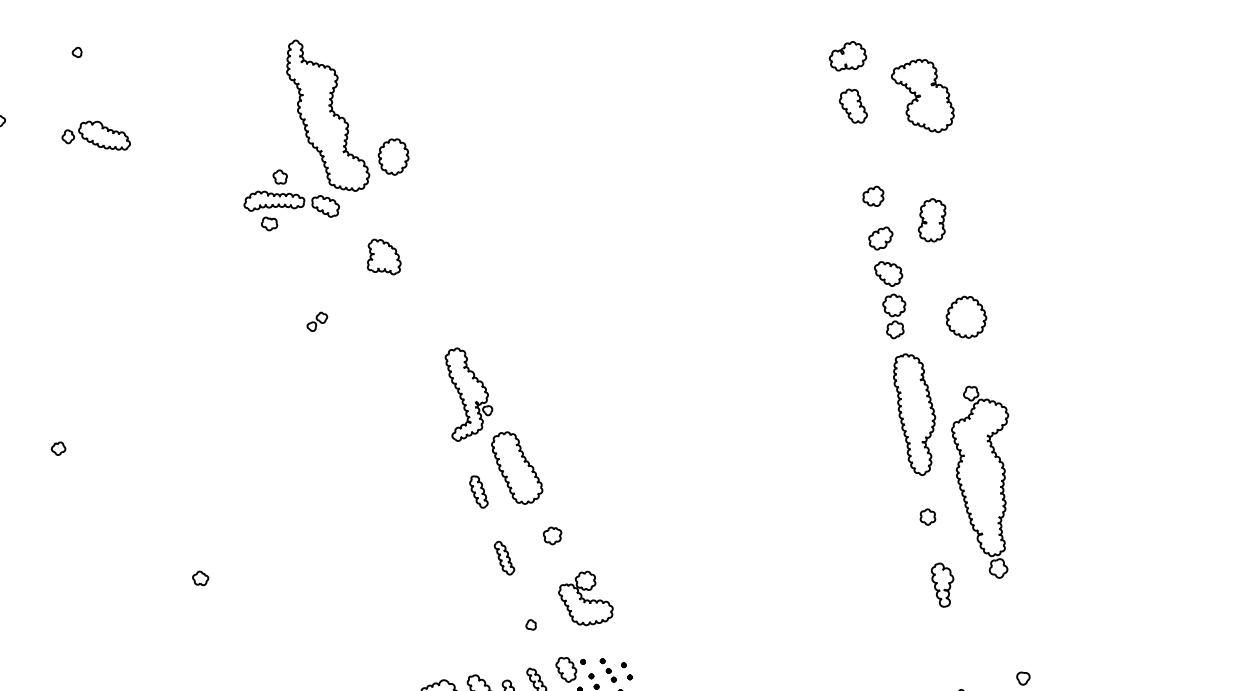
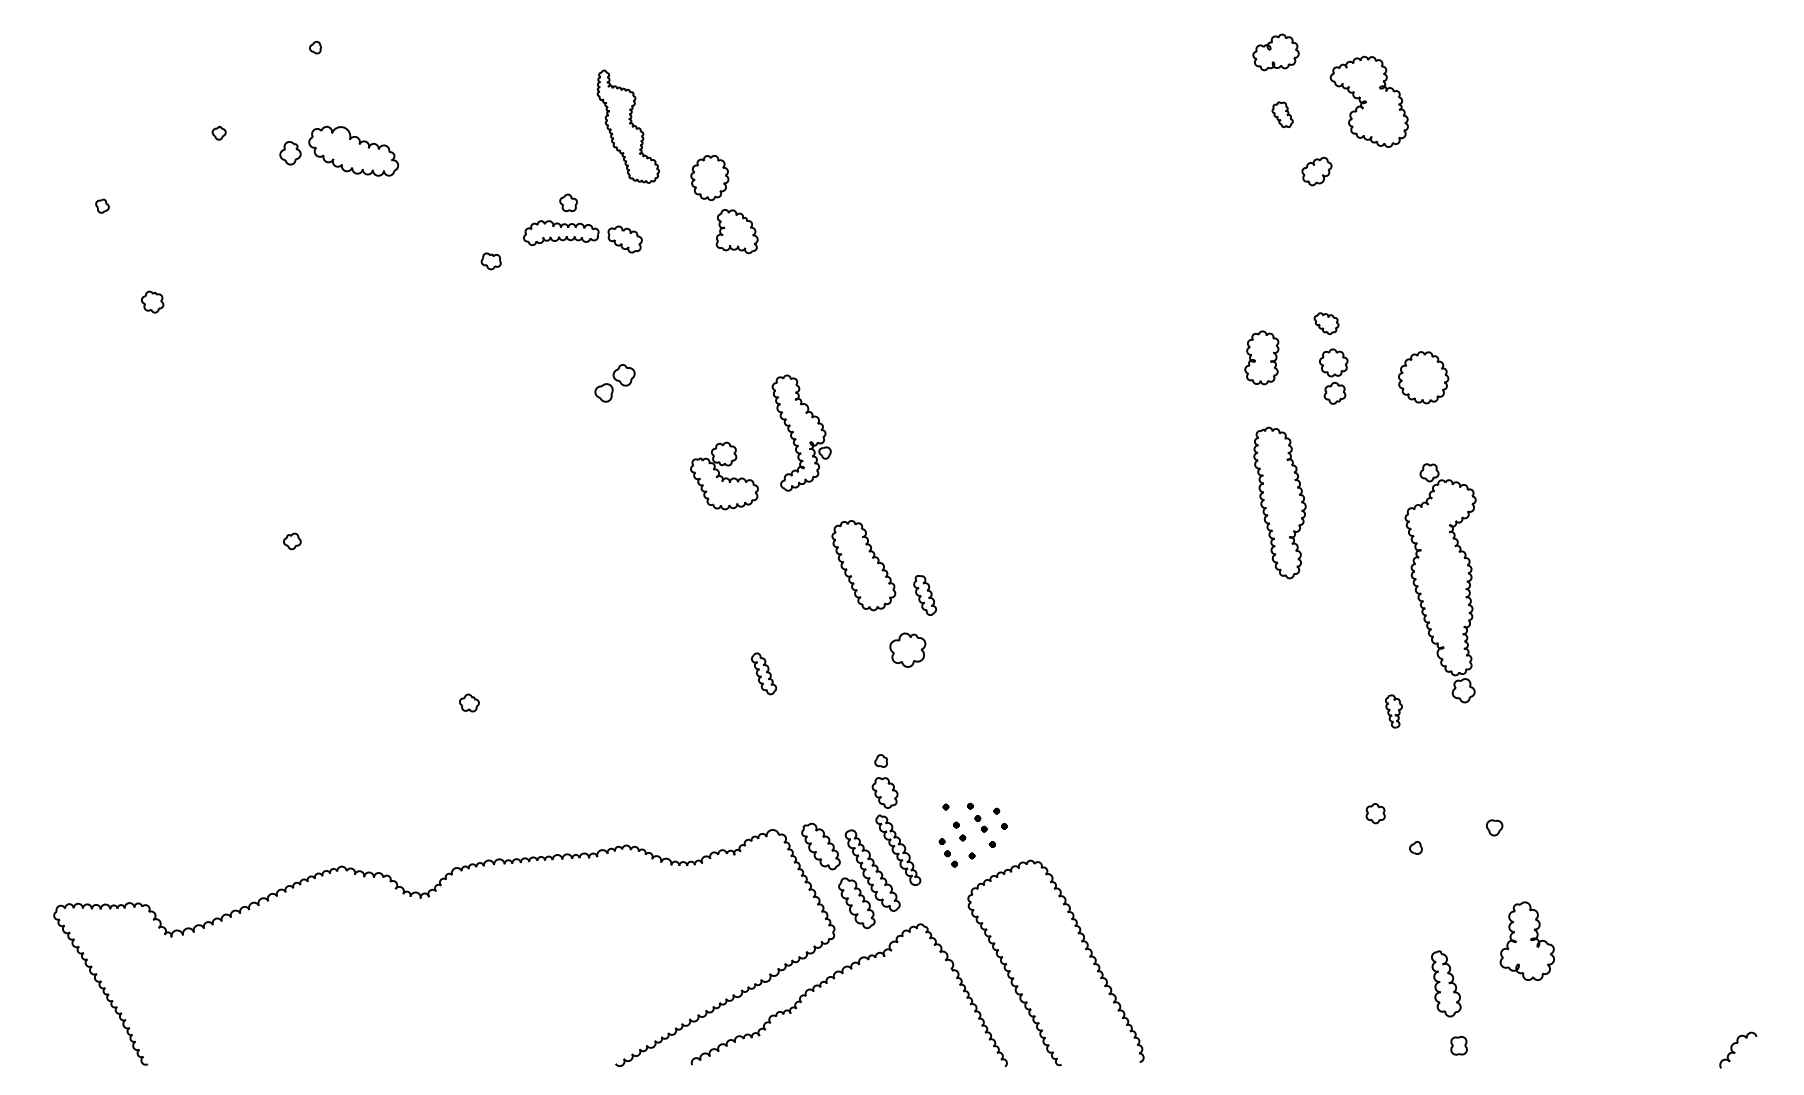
part: (853, 106) -> (1282, 114), size x0.6
part: (328, 115) -> (628, 126), size x0.6
part: (96, 135) -> (339, 151), size x1.4
part: (873, 195) -> (1307, 226), removed
part: (931, 220) -> (1261, 357), moved
part: (268, 224) -> (490, 261), moved
part: (880, 238) -> (1316, 171), moved
part: (383, 256) -> (736, 231), moved
part: (888, 273) -> (1326, 323), size x0.7
part: (317, 321) -> (614, 383), size x1.6
part: (468, 394) -> (801, 432), moved
part: (914, 414) -> (1279, 502), moved
part: (478, 492) -> (924, 595), moved
part: (927, 516) -> (1375, 813), moved
part: (552, 535) -> (907, 649), size x1.6
part: (504, 557) -> (764, 673), moved
part: (942, 585) -> (1393, 711), size x0.6
part: (585, 598) -> (724, 475), moved
part: (565, 669) -> (884, 792), moved

